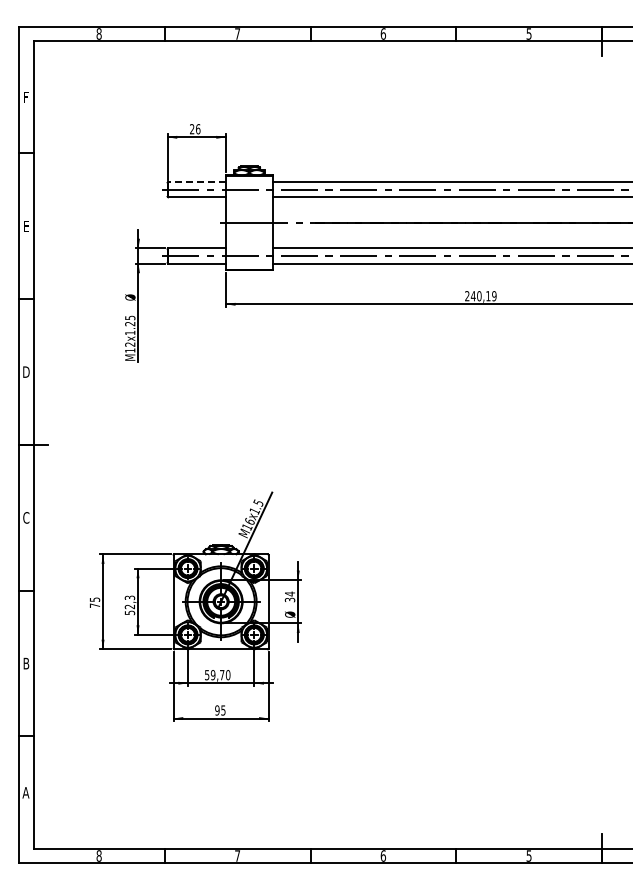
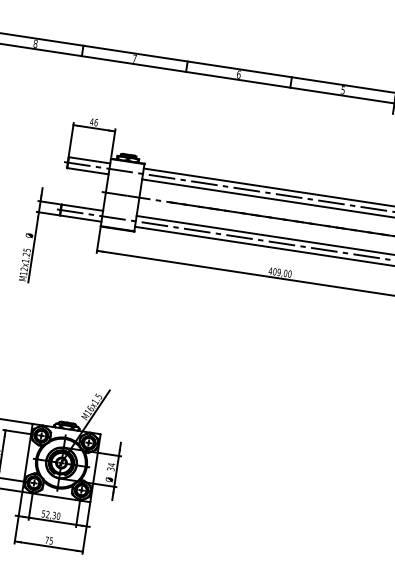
text: (191, 129) -> (91, 122), 26 -> 46
line: (197, 182) -> (89, 160), dashed -> solid
text: (480, 296) -> (279, 272), 240,19 -> 409,00
text: (217, 675) -> (50, 515), 59,70 -> 52,30
text: (217, 710) -> (47, 540), 95 -> 75

